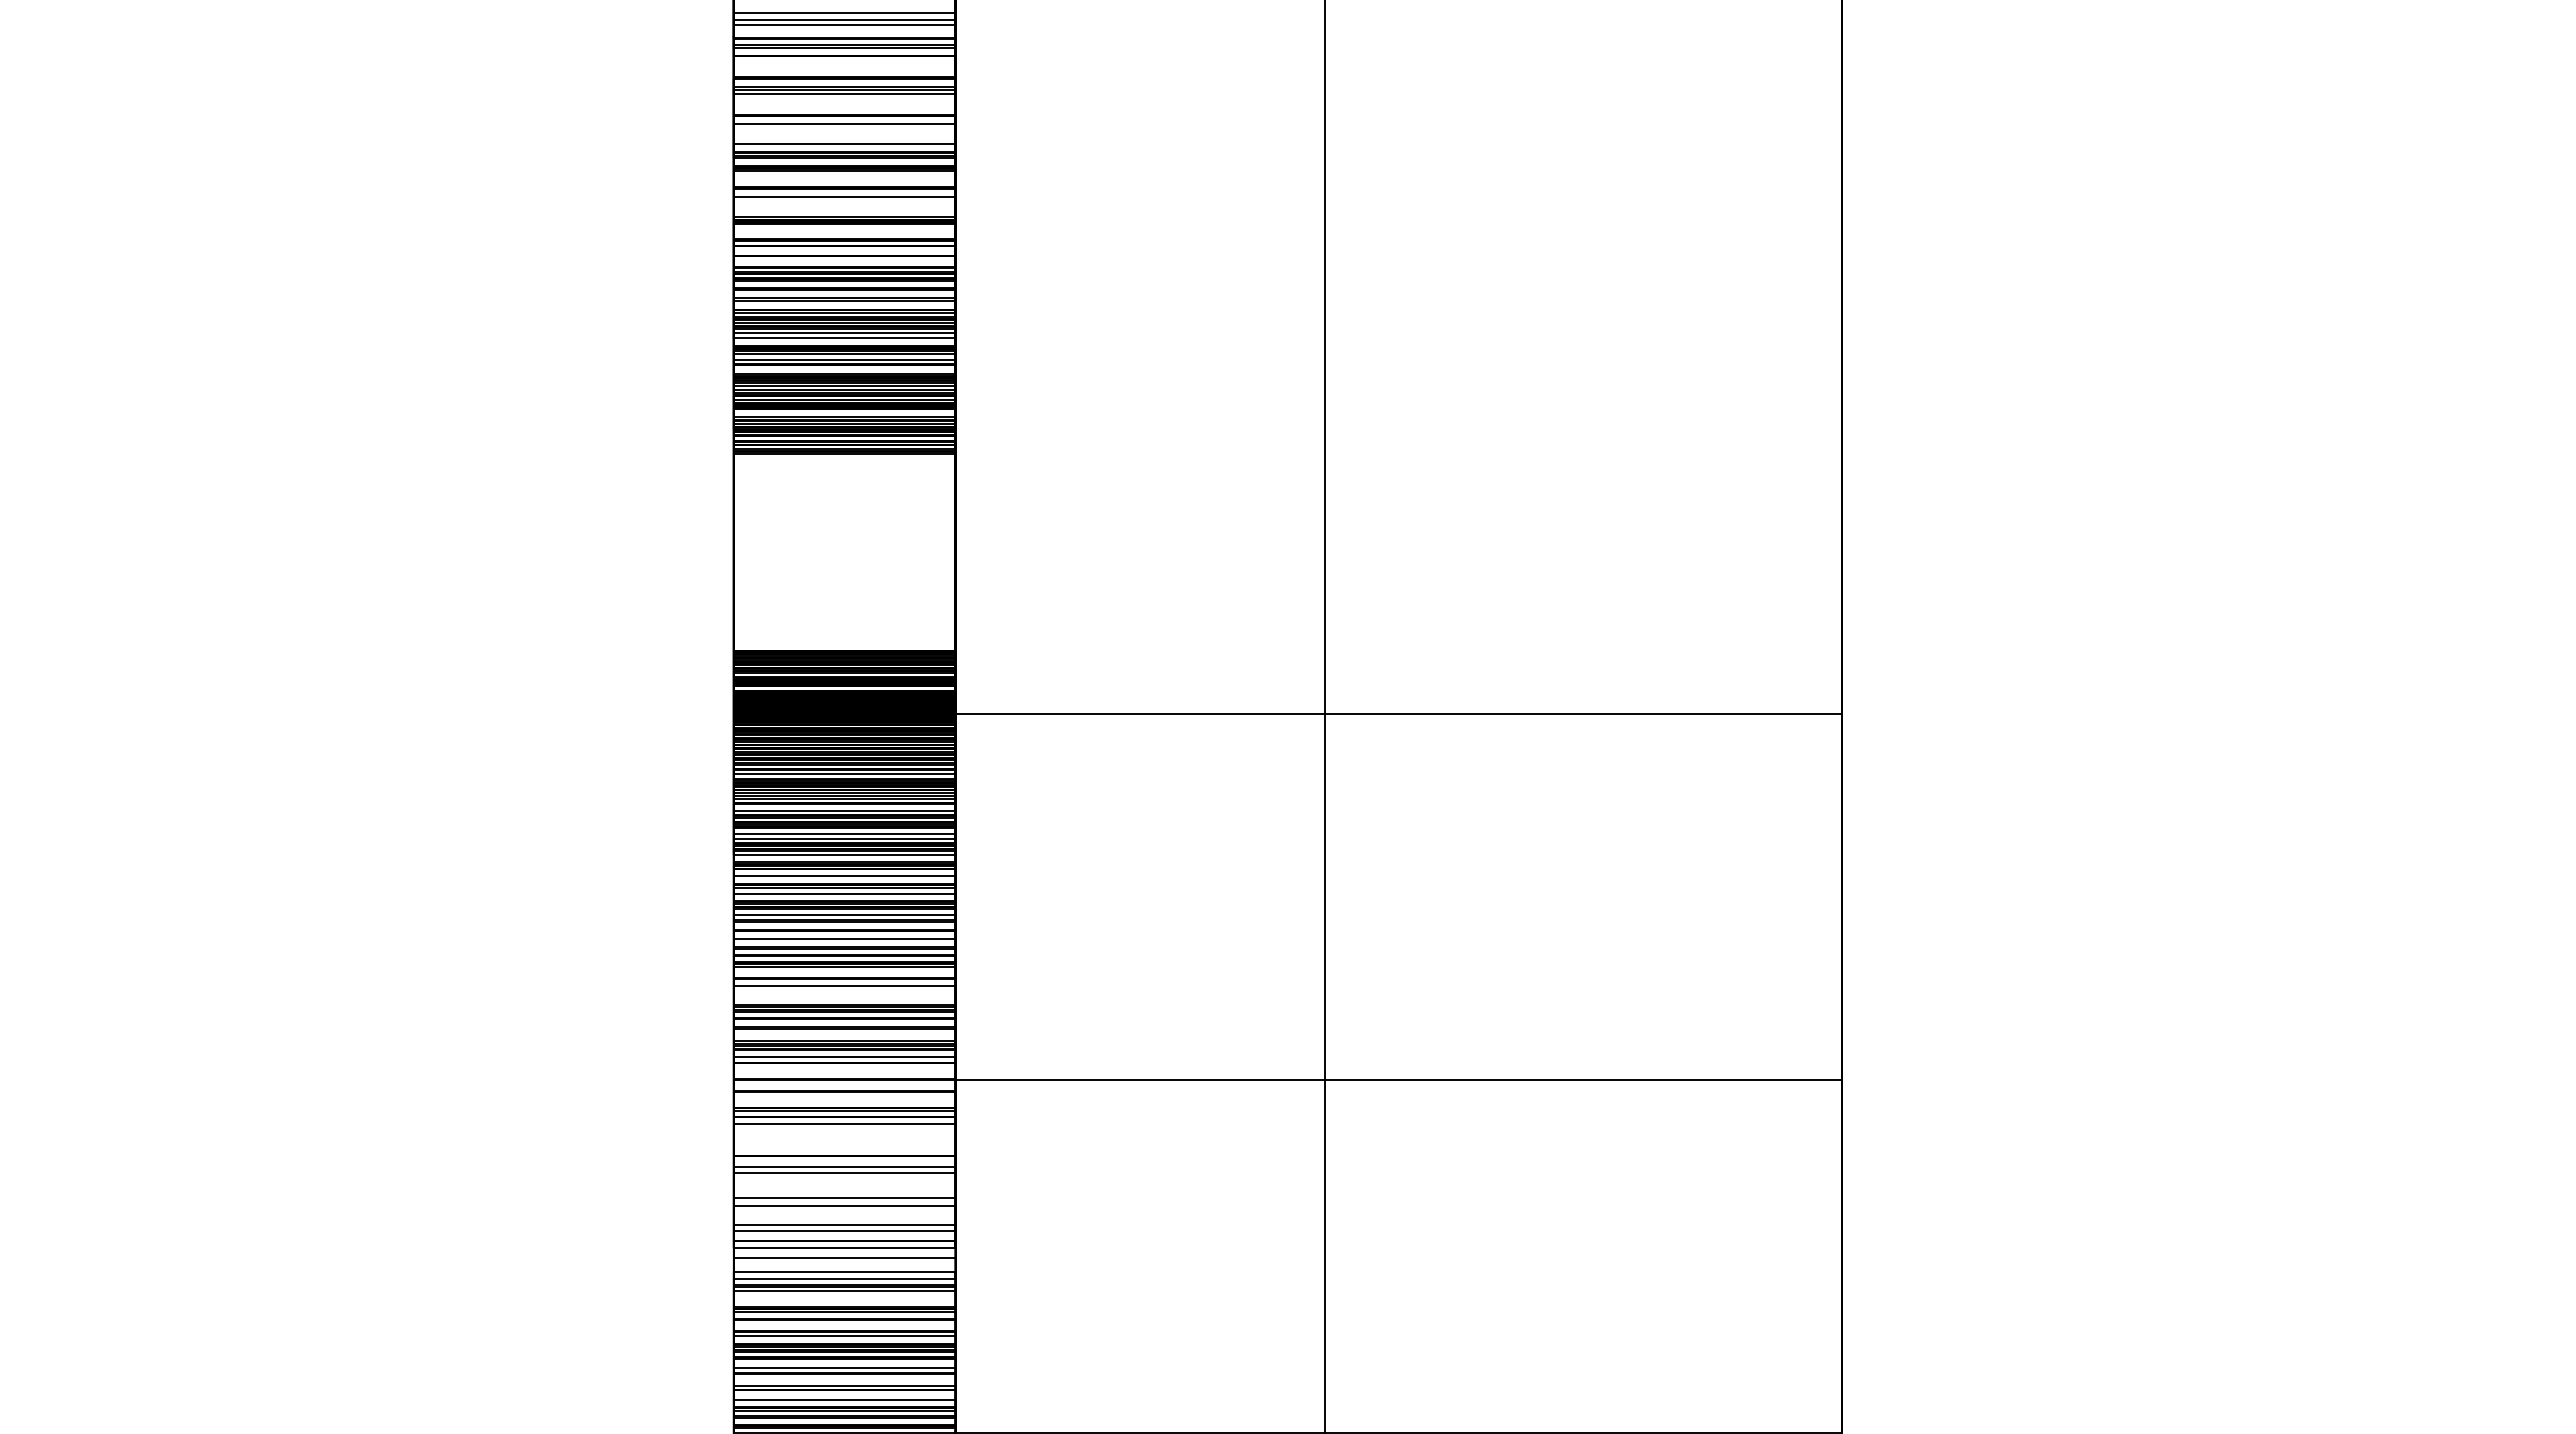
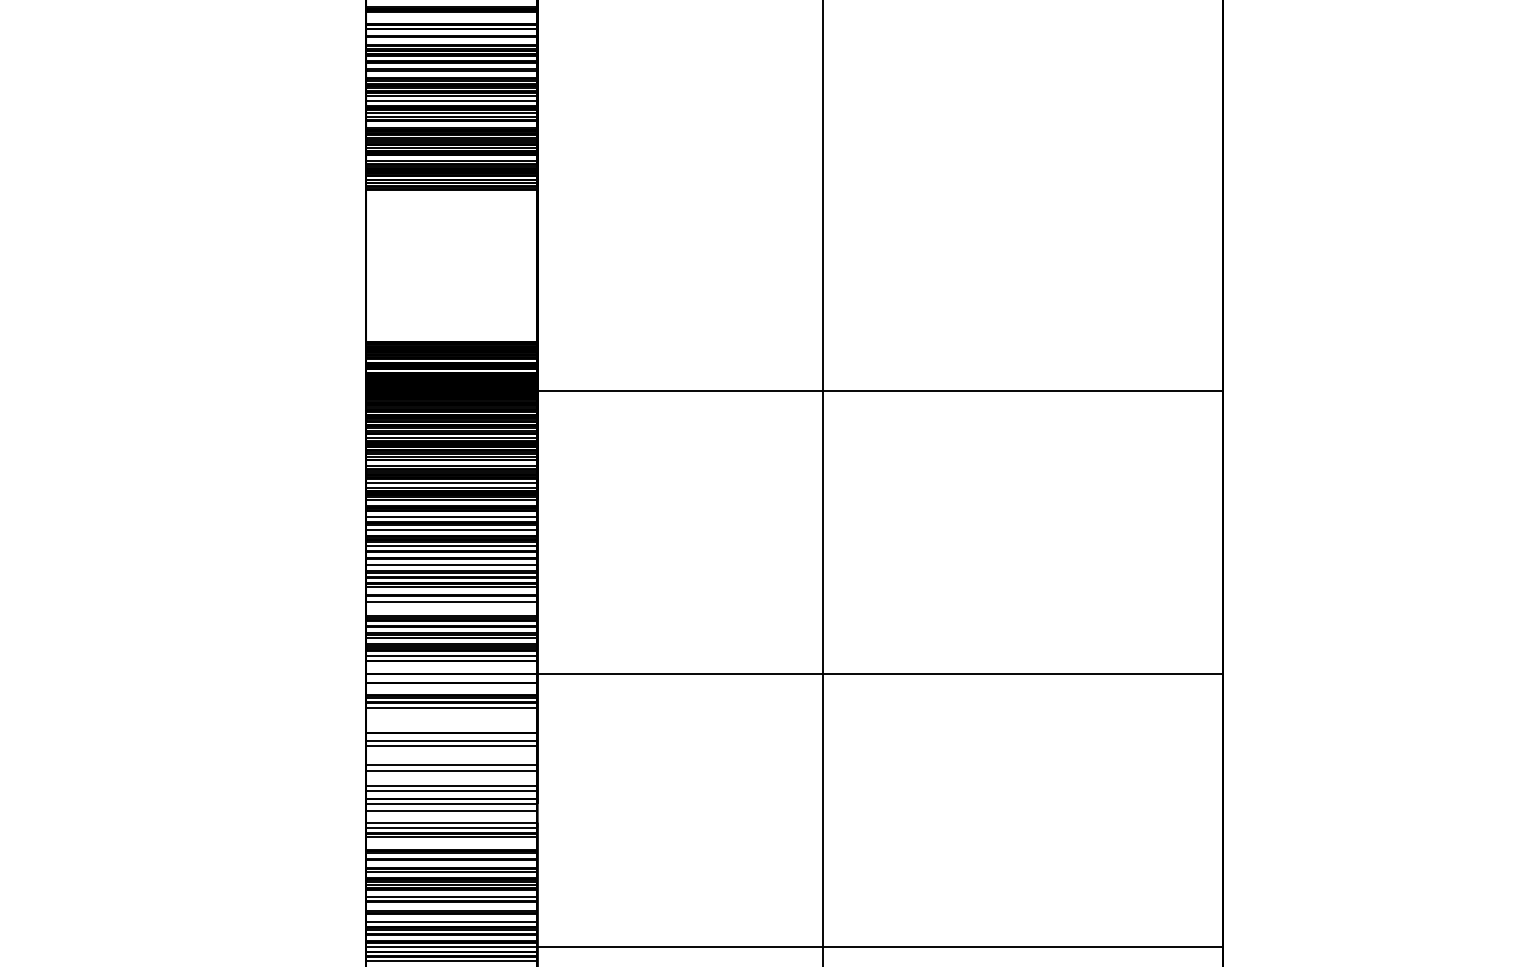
line: (844, 1033) -> (451, 638), added

